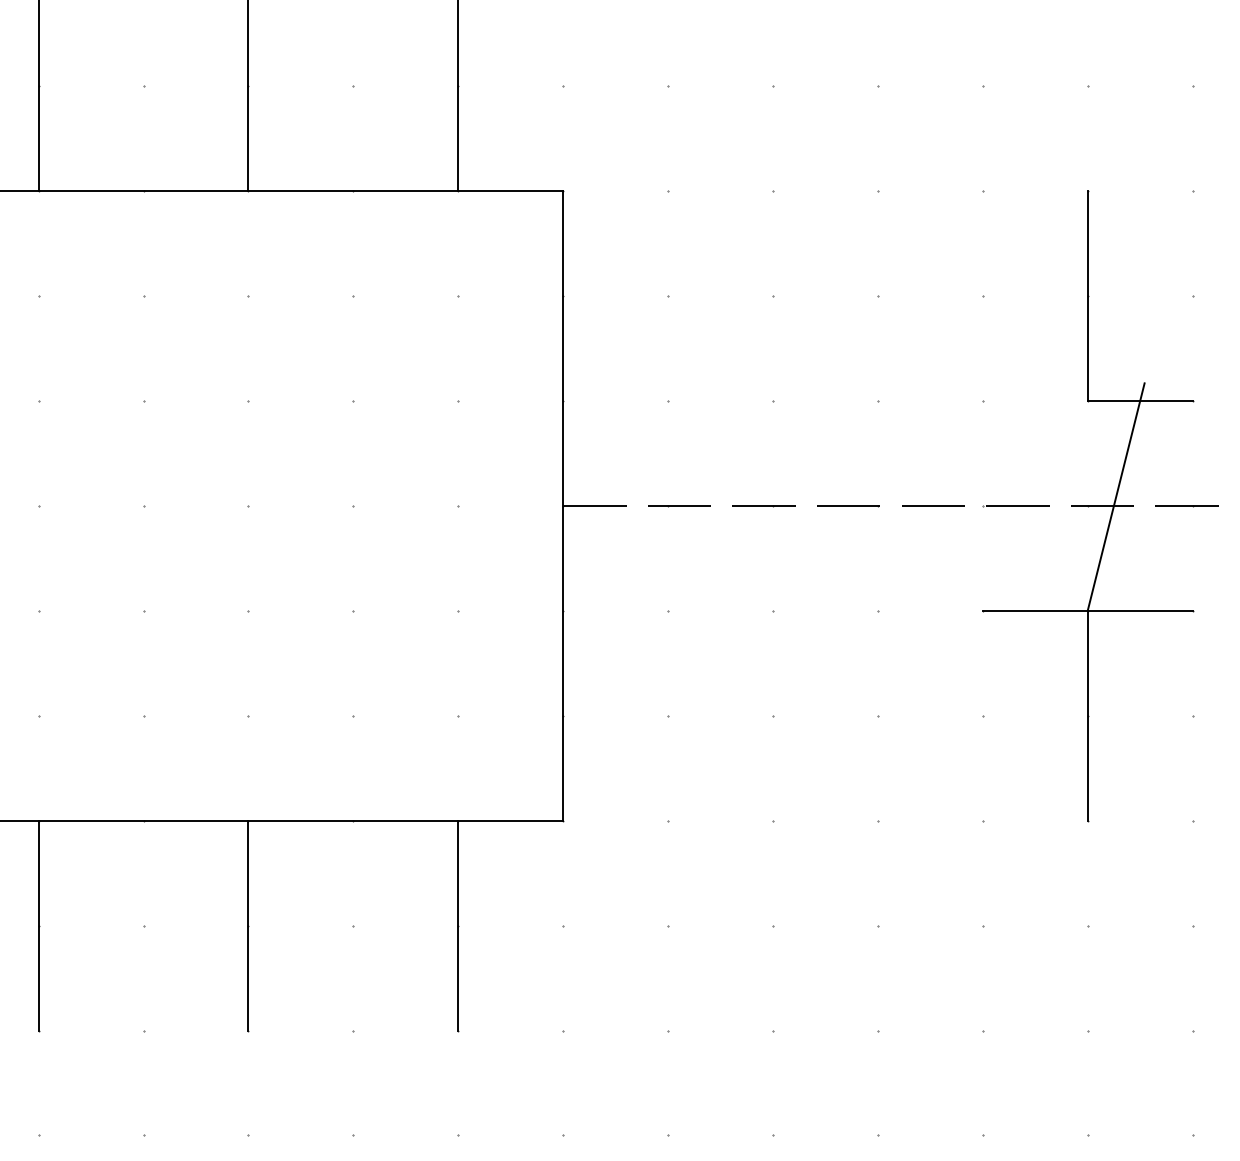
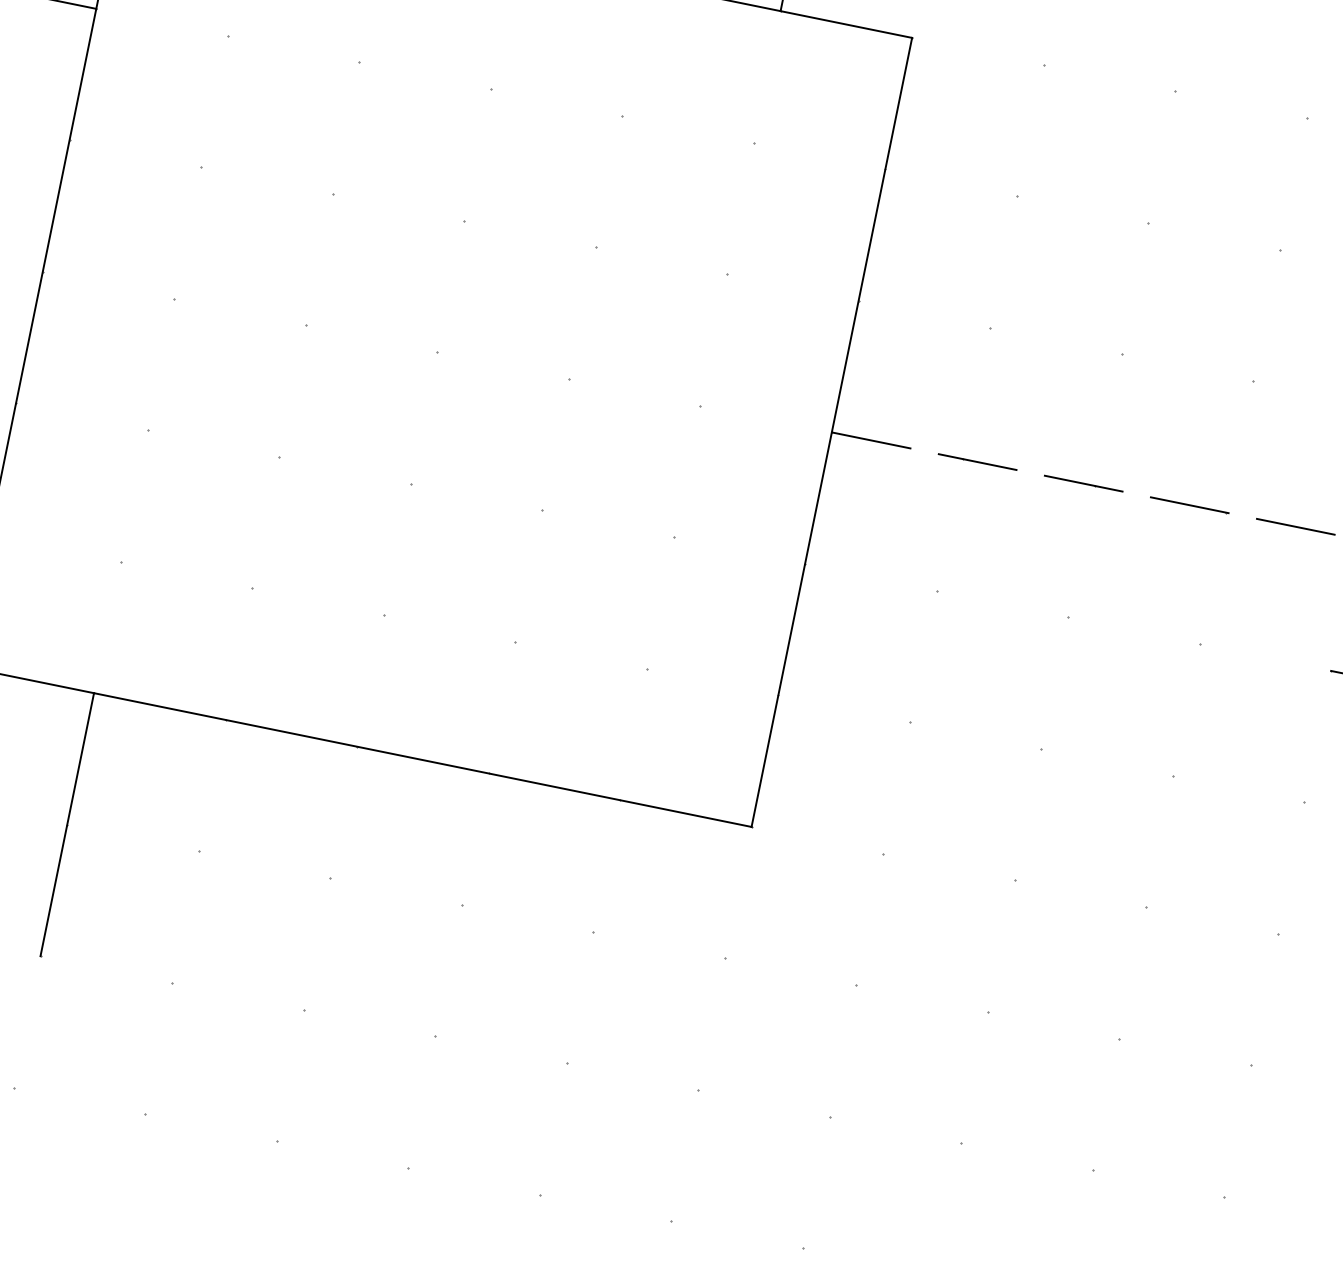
line: (248, 925) -> (330, 878), removed
line: (458, 925) -> (593, 931), removed

